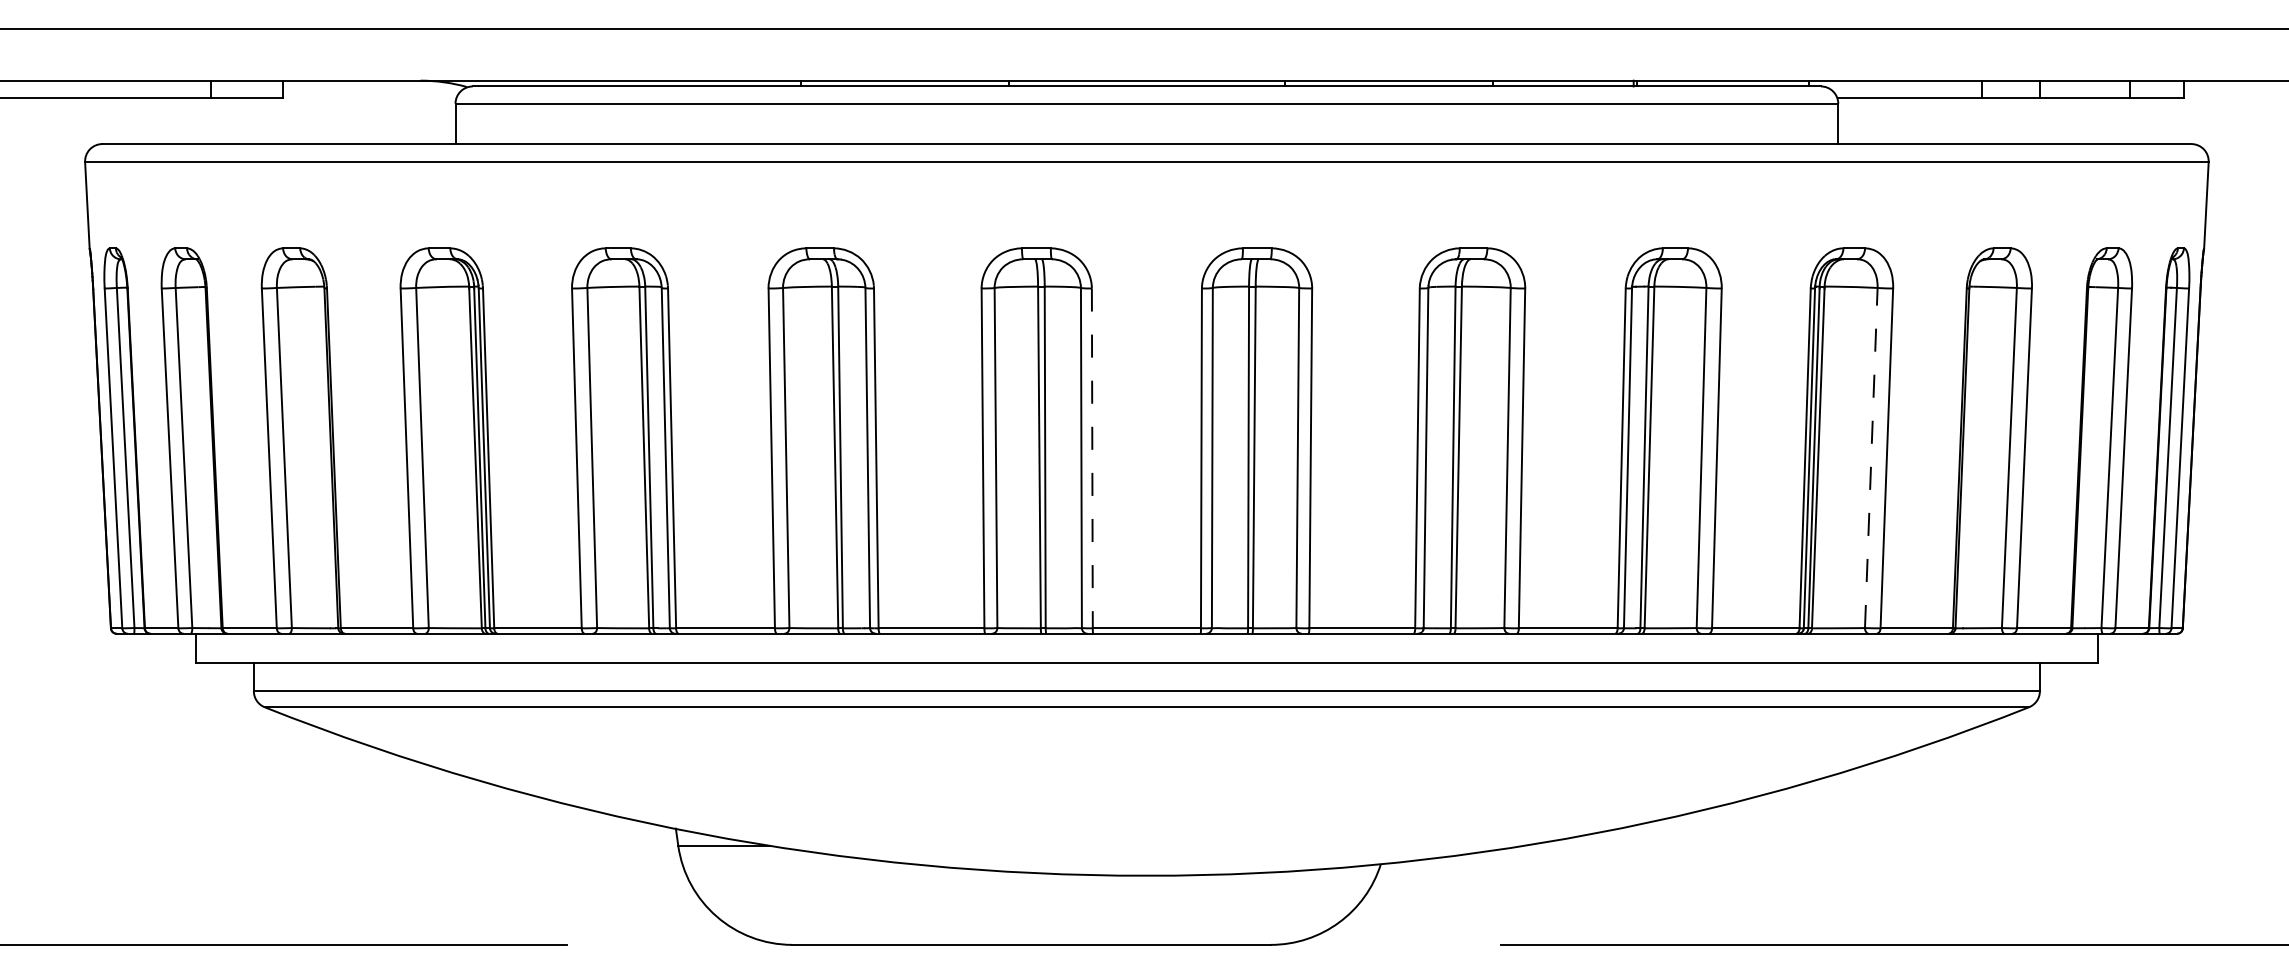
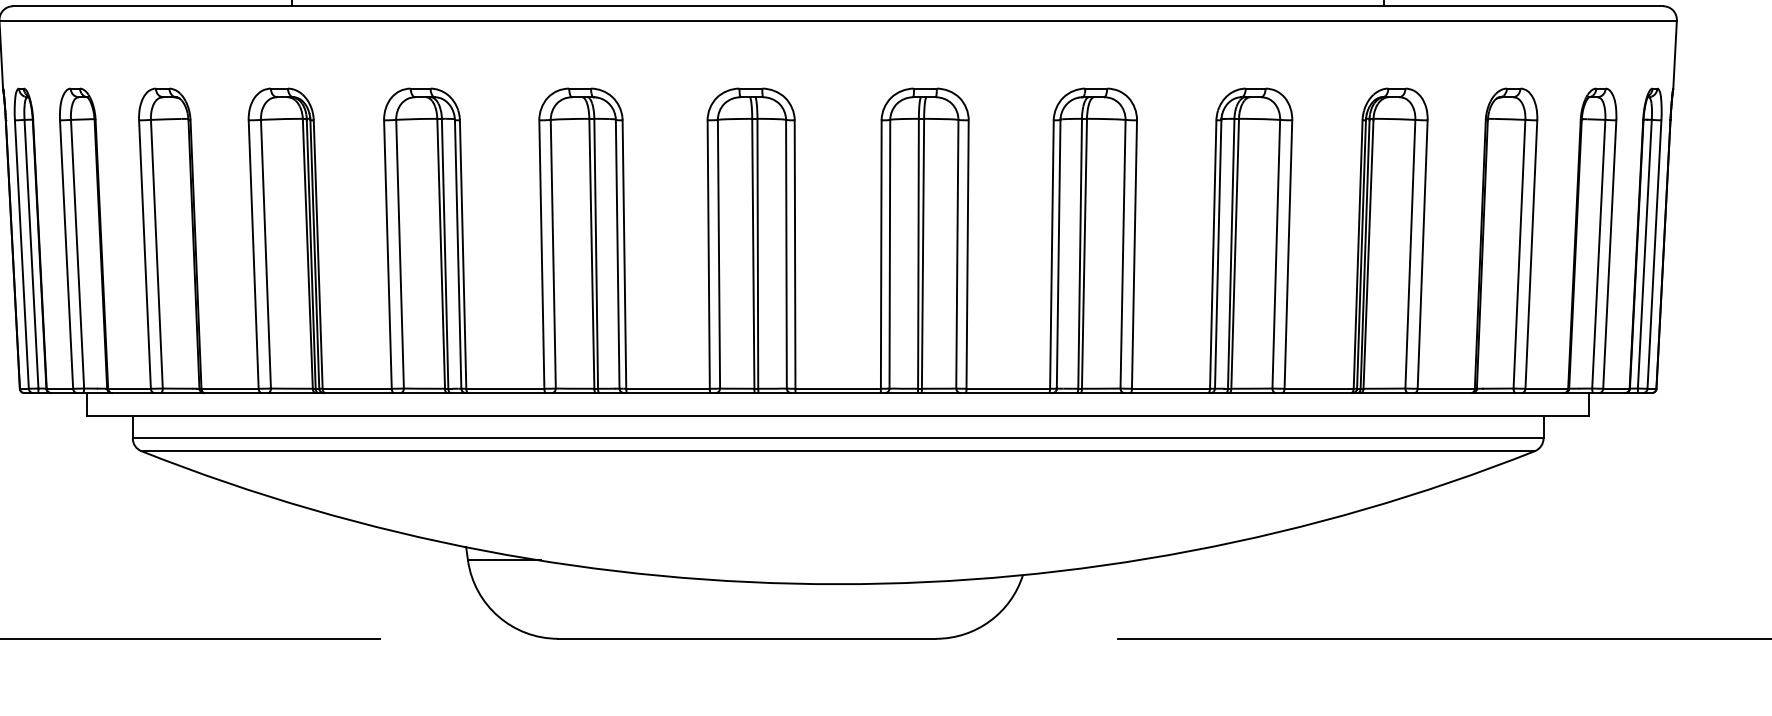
line: (1871, 457) -> (1410, 253), dashed -> solid
line: (1092, 458) -> (795, 254), dashed -> solid

